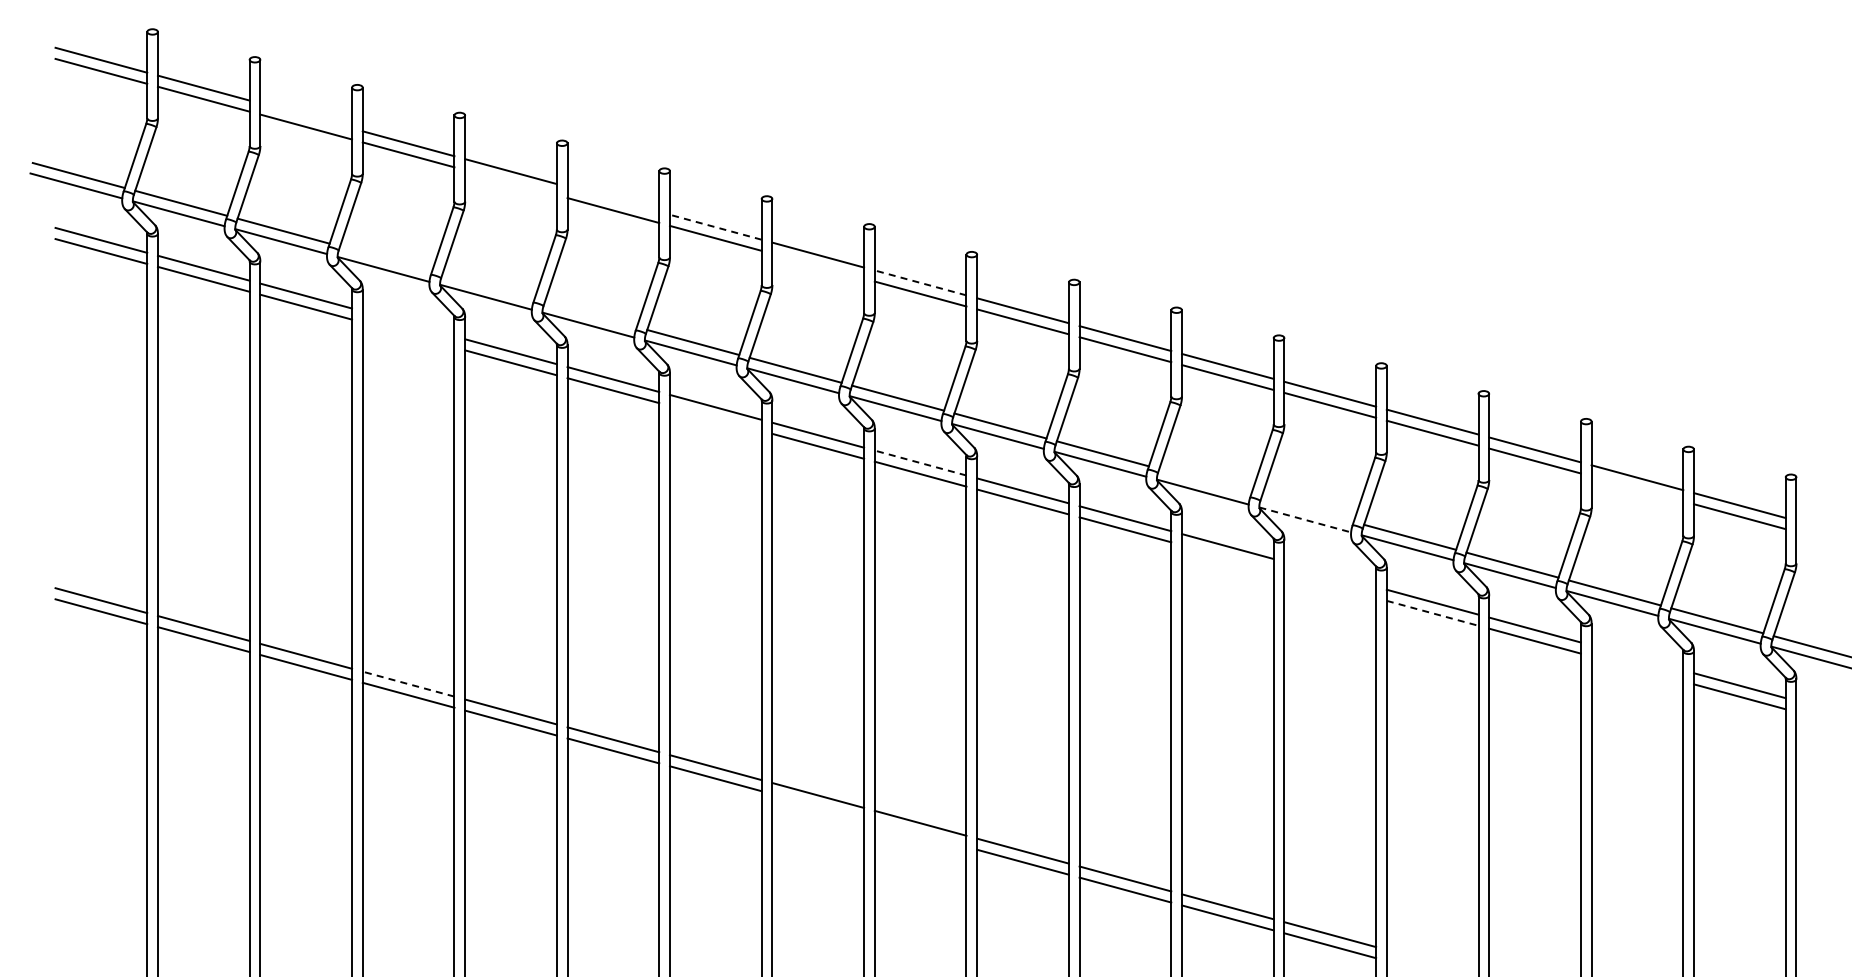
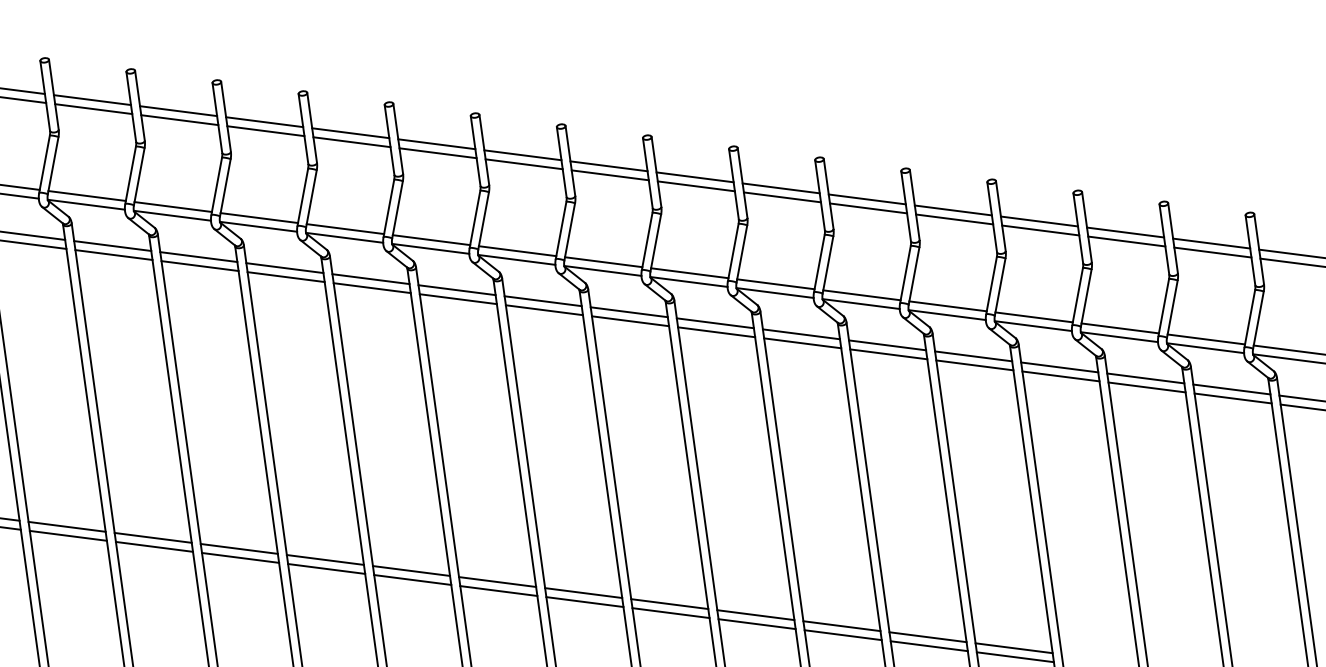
line: (306, 115) -> (92, 99), added
line: (510, 182) -> (265, 131), added
line: (613, 198) -> (350, 132), added
line: (715, 227) -> (436, 144), dashed -> solid
line: (386, 258) -> (173, 206), added
line: (818, 265) -> (524, 163), added
line: (920, 282) -> (608, 165), dashed -> solid
line: (488, 286) -> (259, 217), added
line: (590, 314) -> (345, 229), added
line: (408, 323) -> (198, 256), added
line: (408, 334) -> (199, 265), added
line: (715, 418) -> (458, 299), added
line: (920, 463) -> (629, 312), dashed -> solid
line: (1205, 481) -> (862, 295), added
line: (1637, 488) -> (1212, 252), added
line: (1307, 509) -> (947, 306), added
line: (1305, 519) -> (947, 314), dashed -> solid
line: (1227, 557) -> (888, 354), added
line: (1330, 573) -> (973, 355), added
line: (1330, 585) -> (975, 365), added
line: (1432, 613) -> (1060, 376), dashed -> solid
line: (1637, 657) -> (1231, 389), added
line: (1637, 668) -> (1233, 398), added
line: (408, 684) -> (239, 549), dashed -> solid
line: (818, 806) -> (585, 601), added
line: (920, 833) -> (670, 612), added

